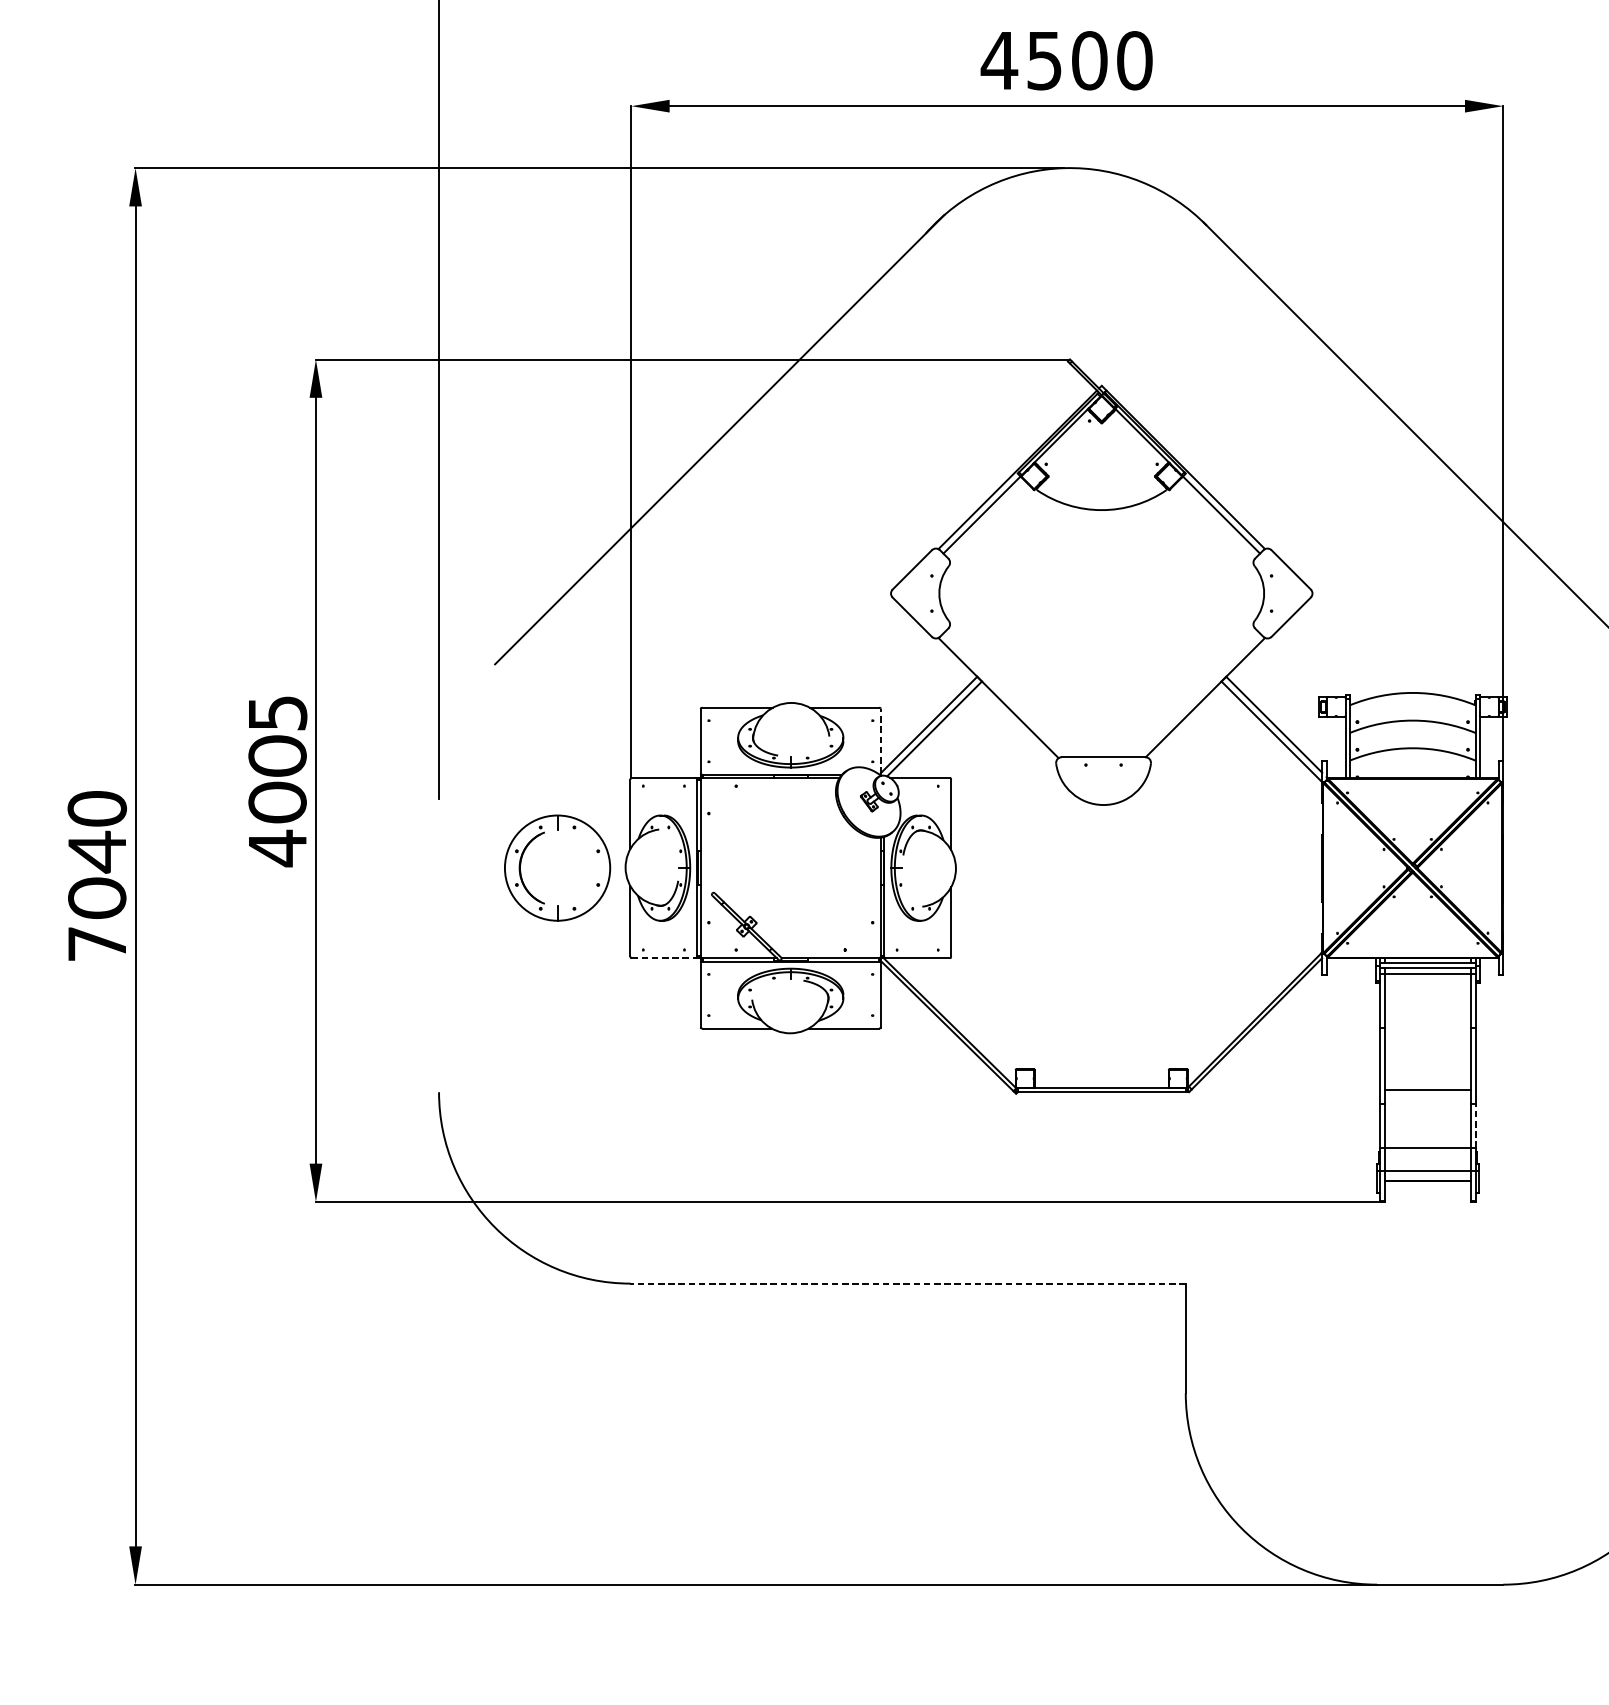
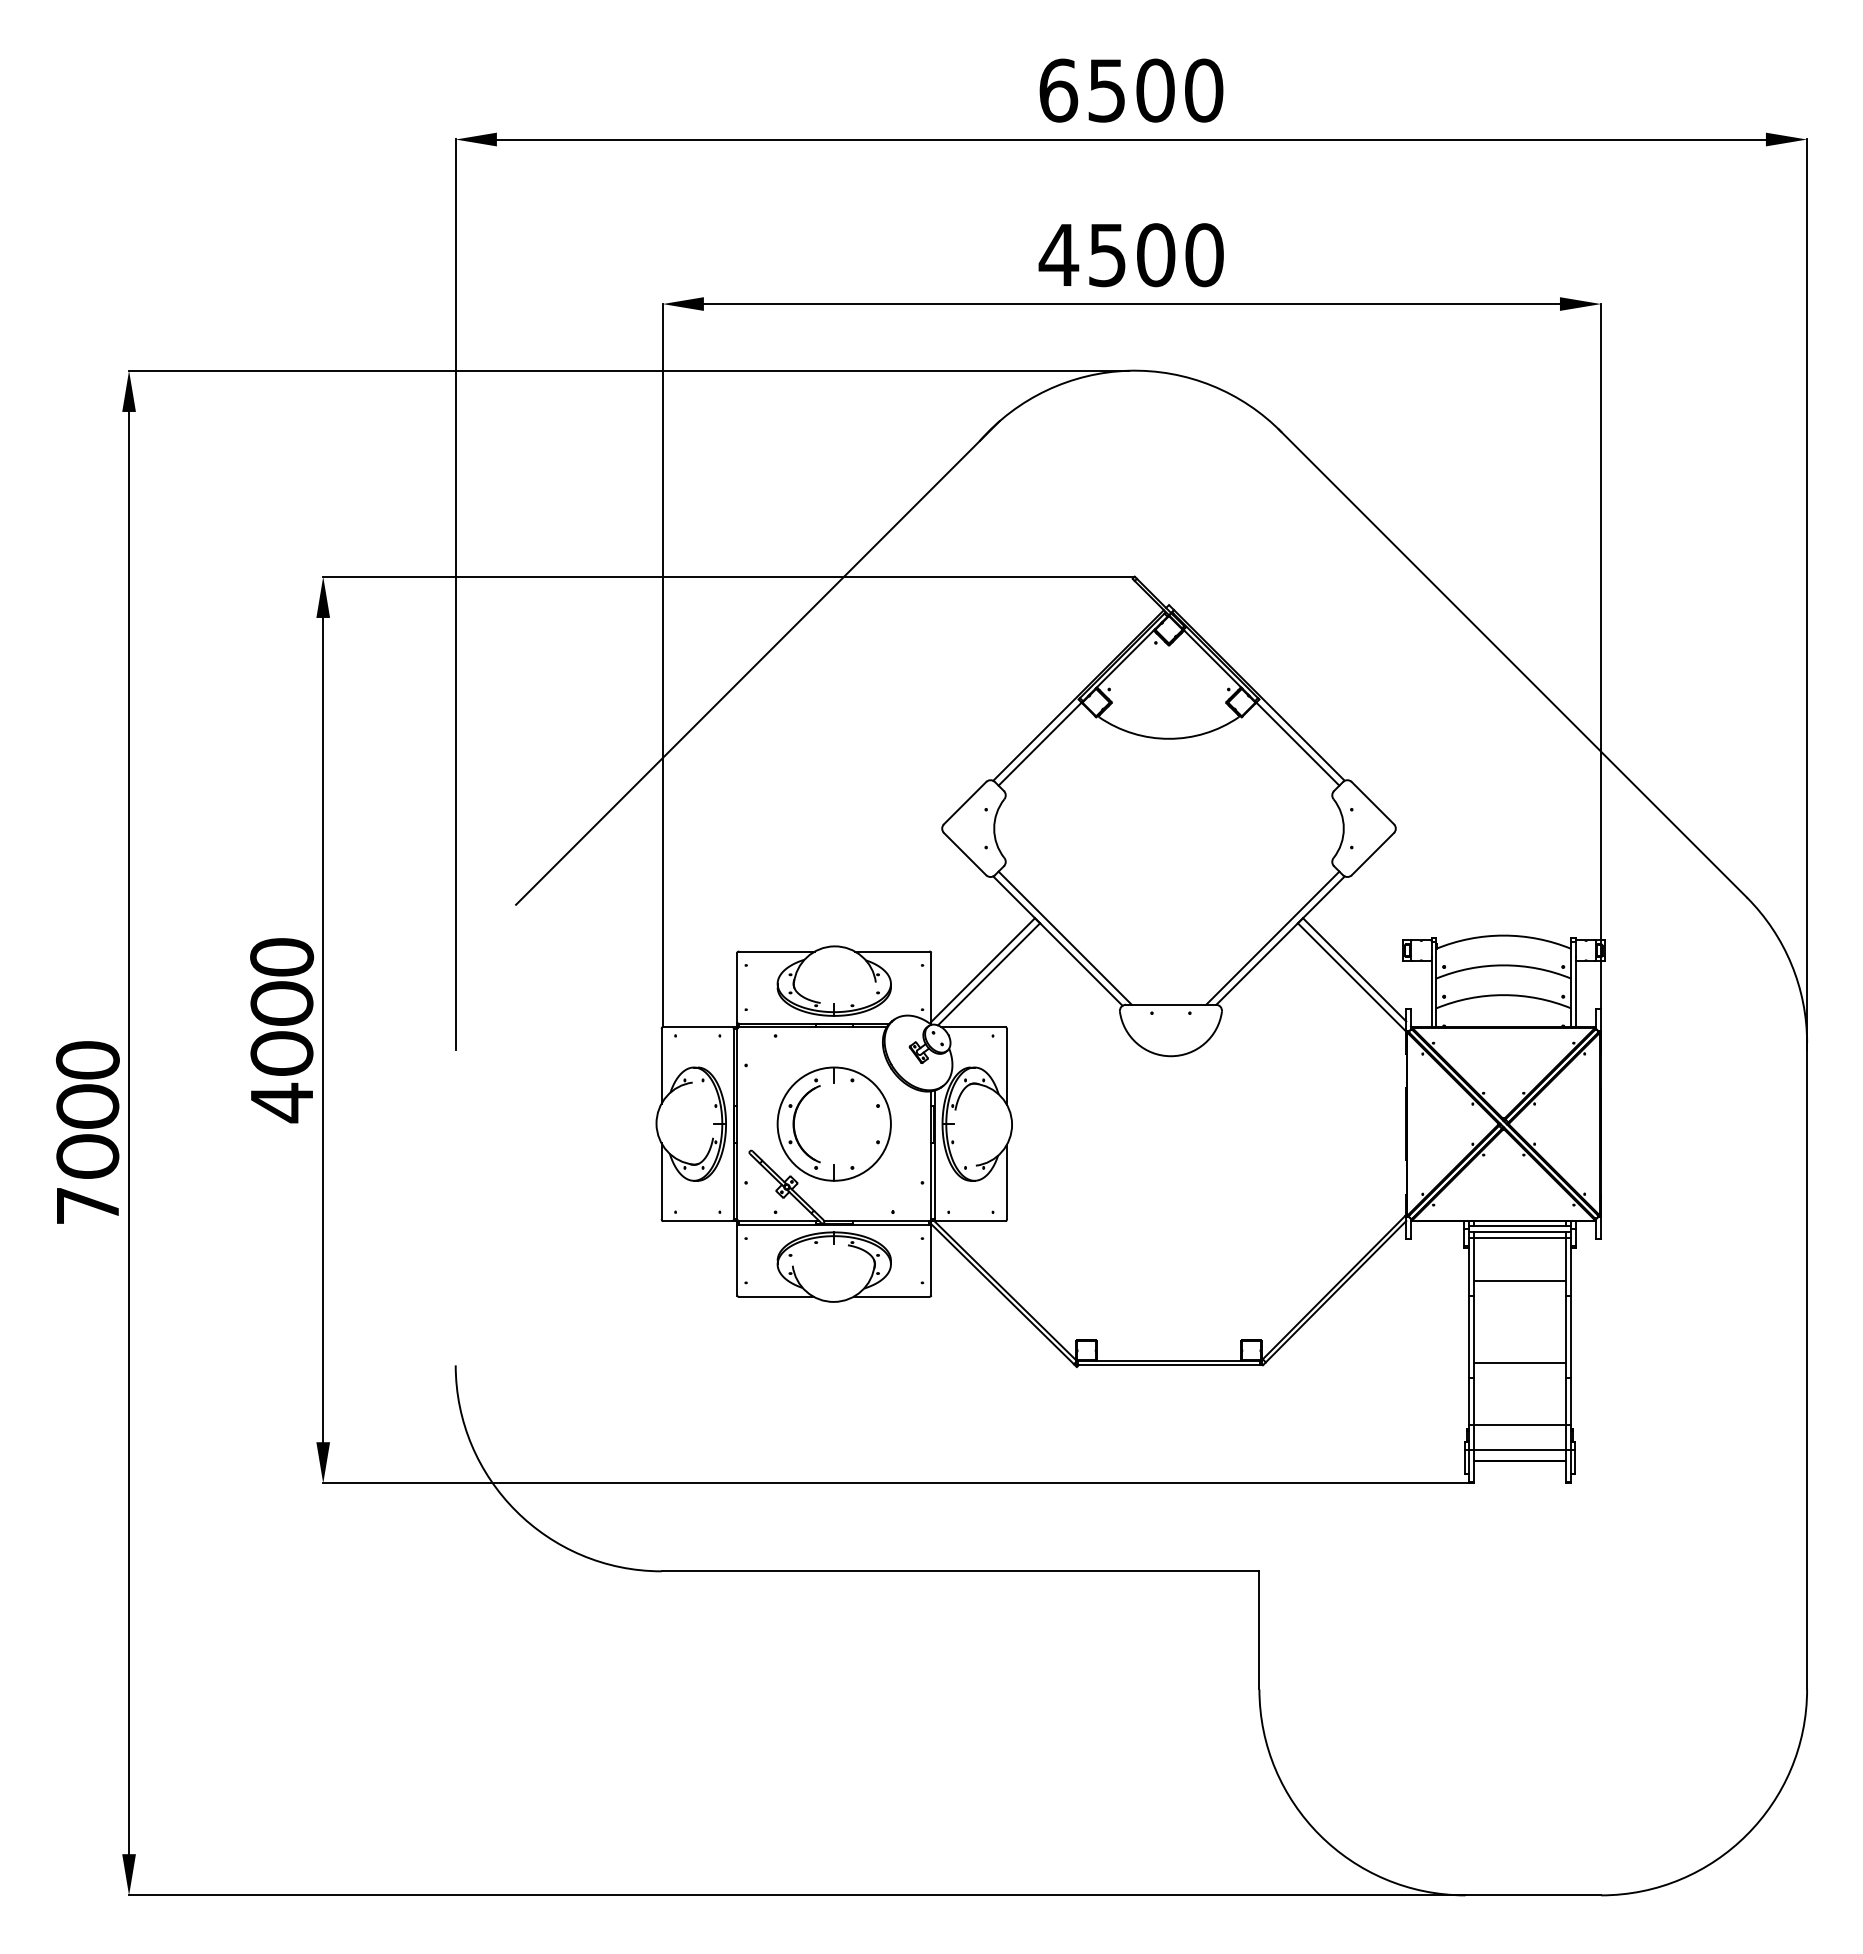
line: (1004, 694) -> (1064, 937), added
line: (1197, 694) -> (1272, 937), added
text: (278, 713) -> (282, 957), 5 -> 0
line: (881, 741) -> (931, 987), dashed -> solid
text: (96, 852) -> (87, 1107), 04 -> 00
part: (556, 867) -> (833, 1123), moved
line: (664, 958) -> (698, 1221), dashed -> solid
line: (1427, 1014) -> (1519, 1281), added
line: (1475, 1125) -> (1571, 1401), dashed -> solid
line: (908, 1283) -> (960, 1571), dashed -> solid

